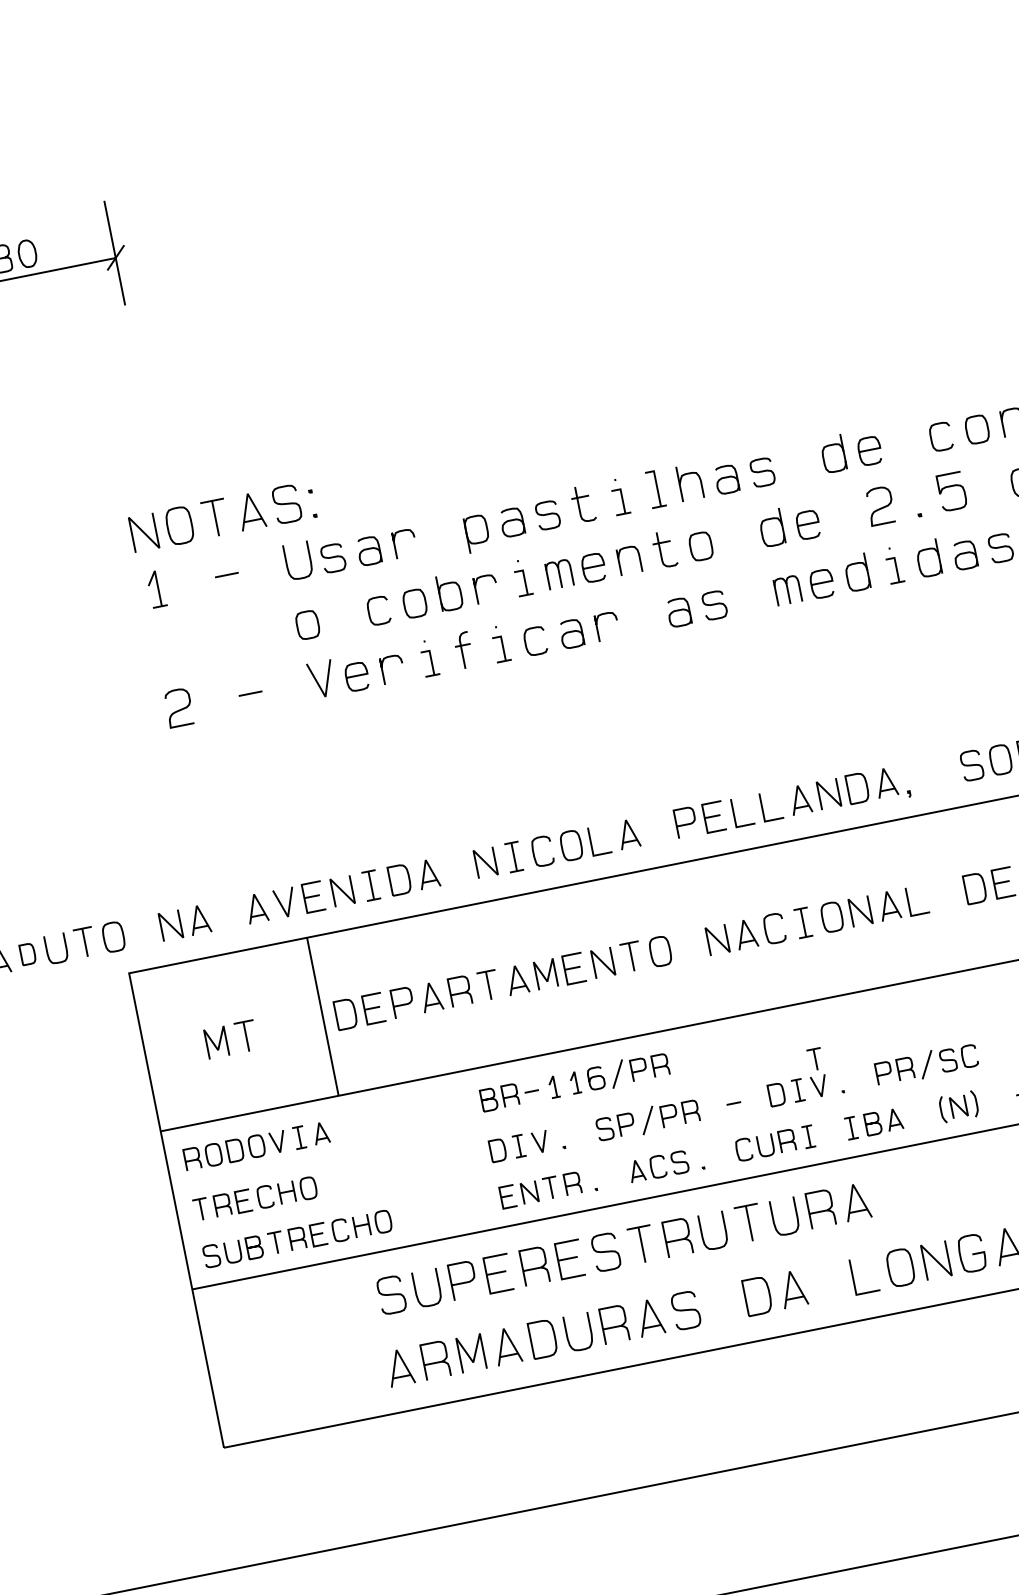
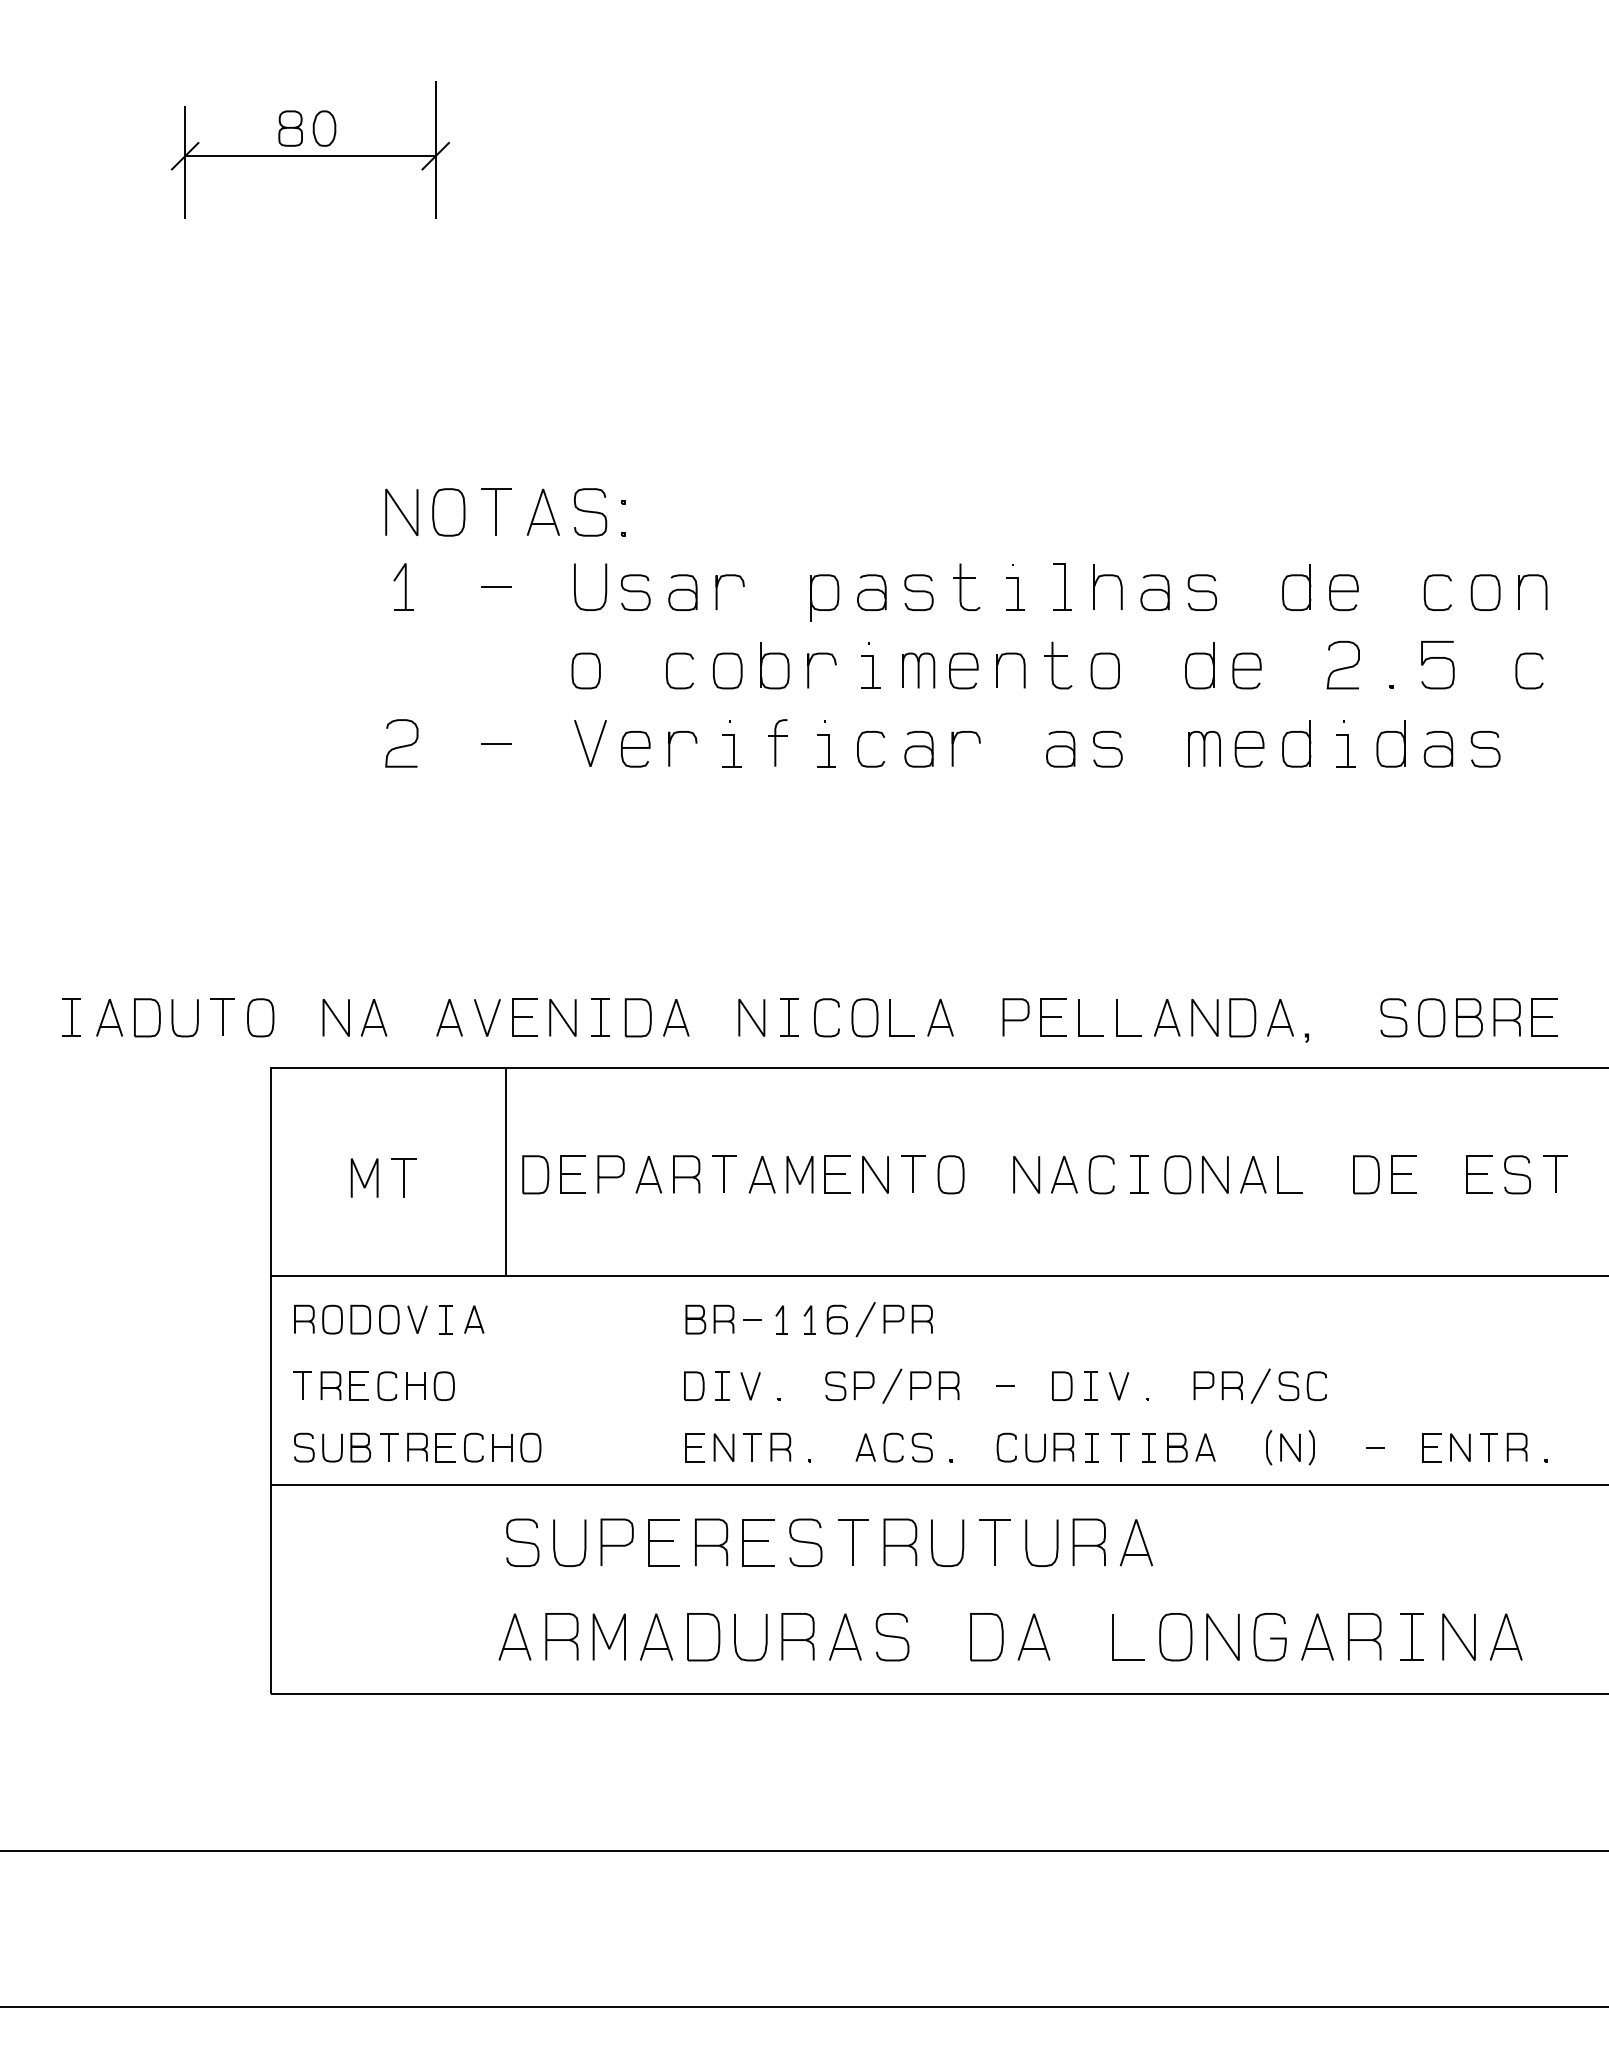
part: (27, 953) -> (147, 1017), size x1.43
part: (815, 1059) -> (1120, 1447), moved

